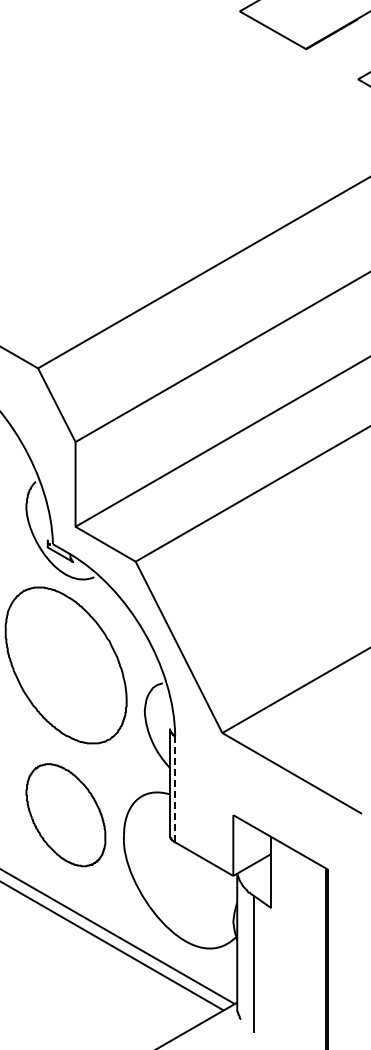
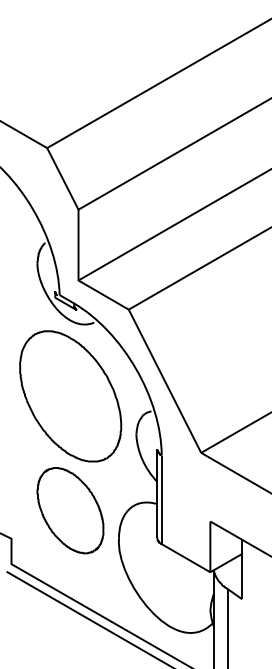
line: (175, 789) -> (162, 500), dashed -> solid
part: (65, 815) -> (70, 510), moved

